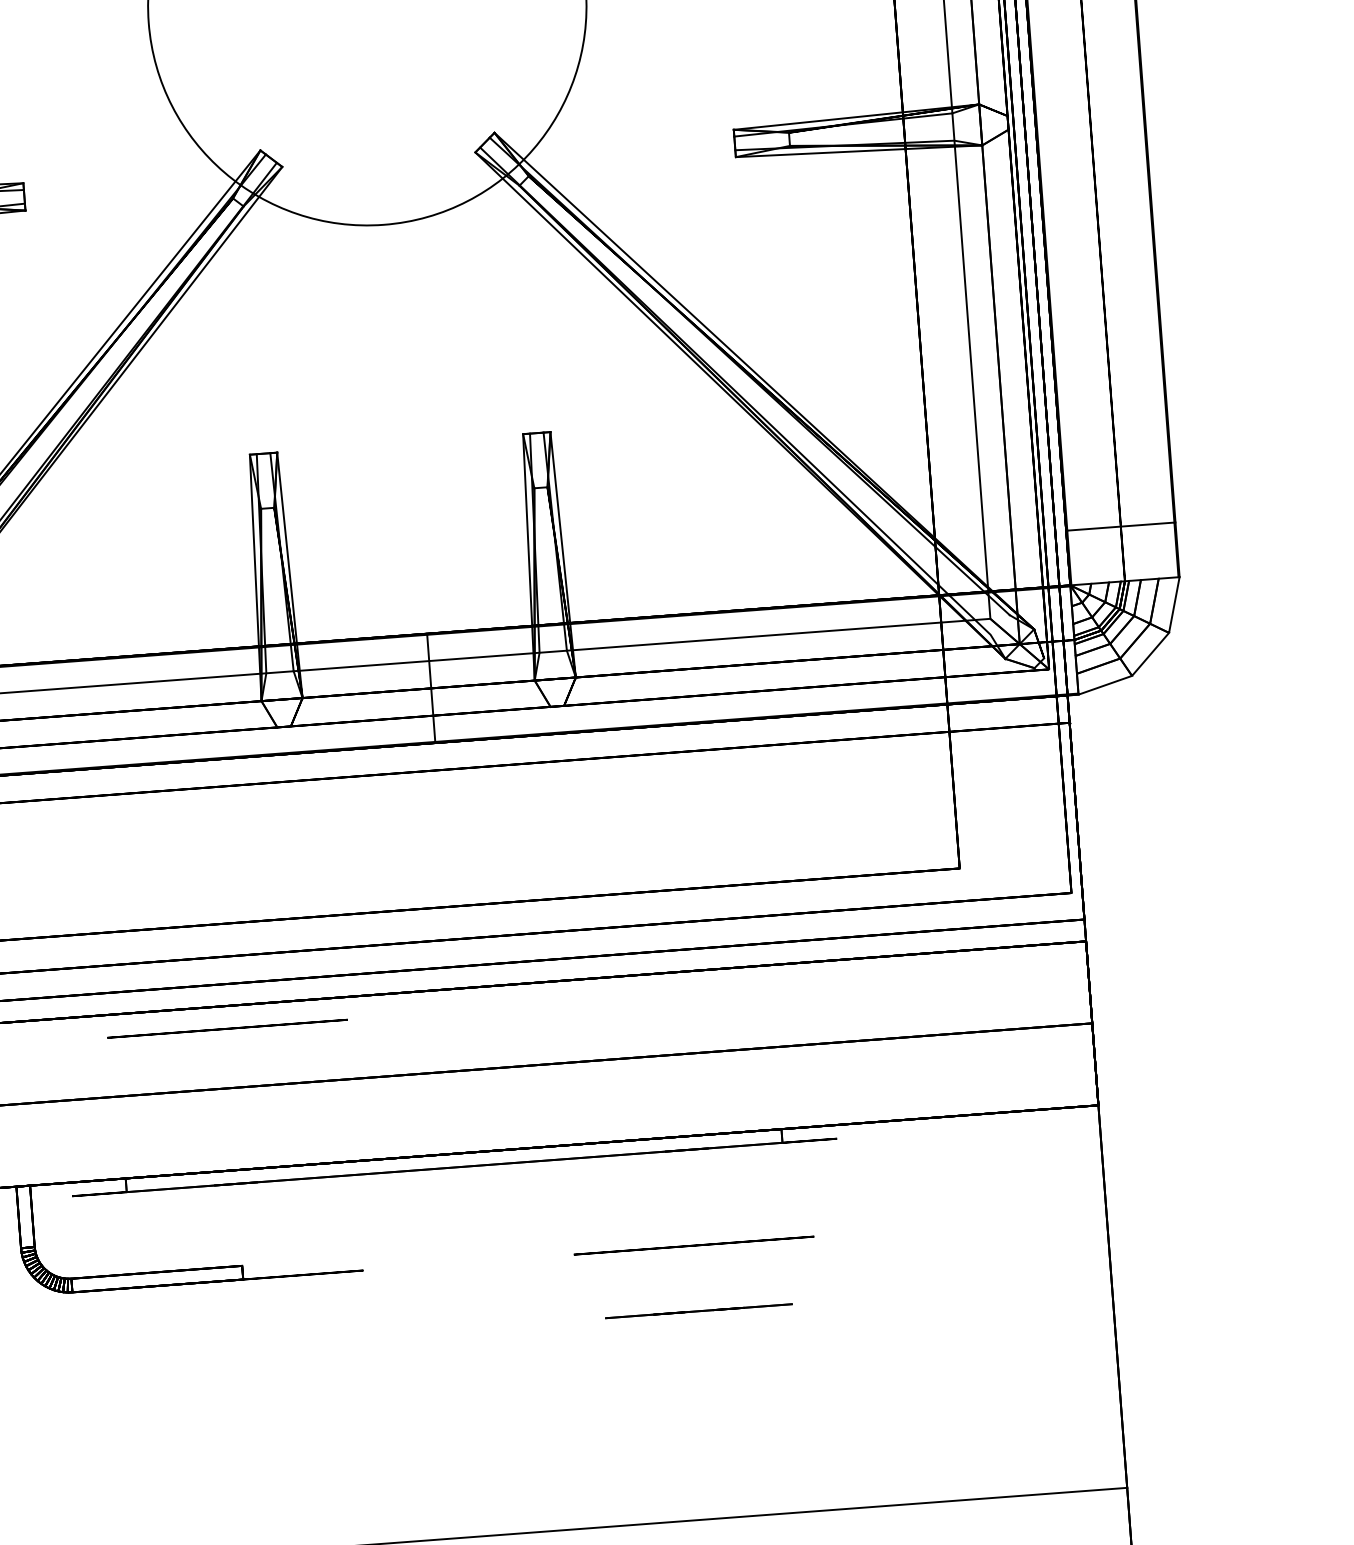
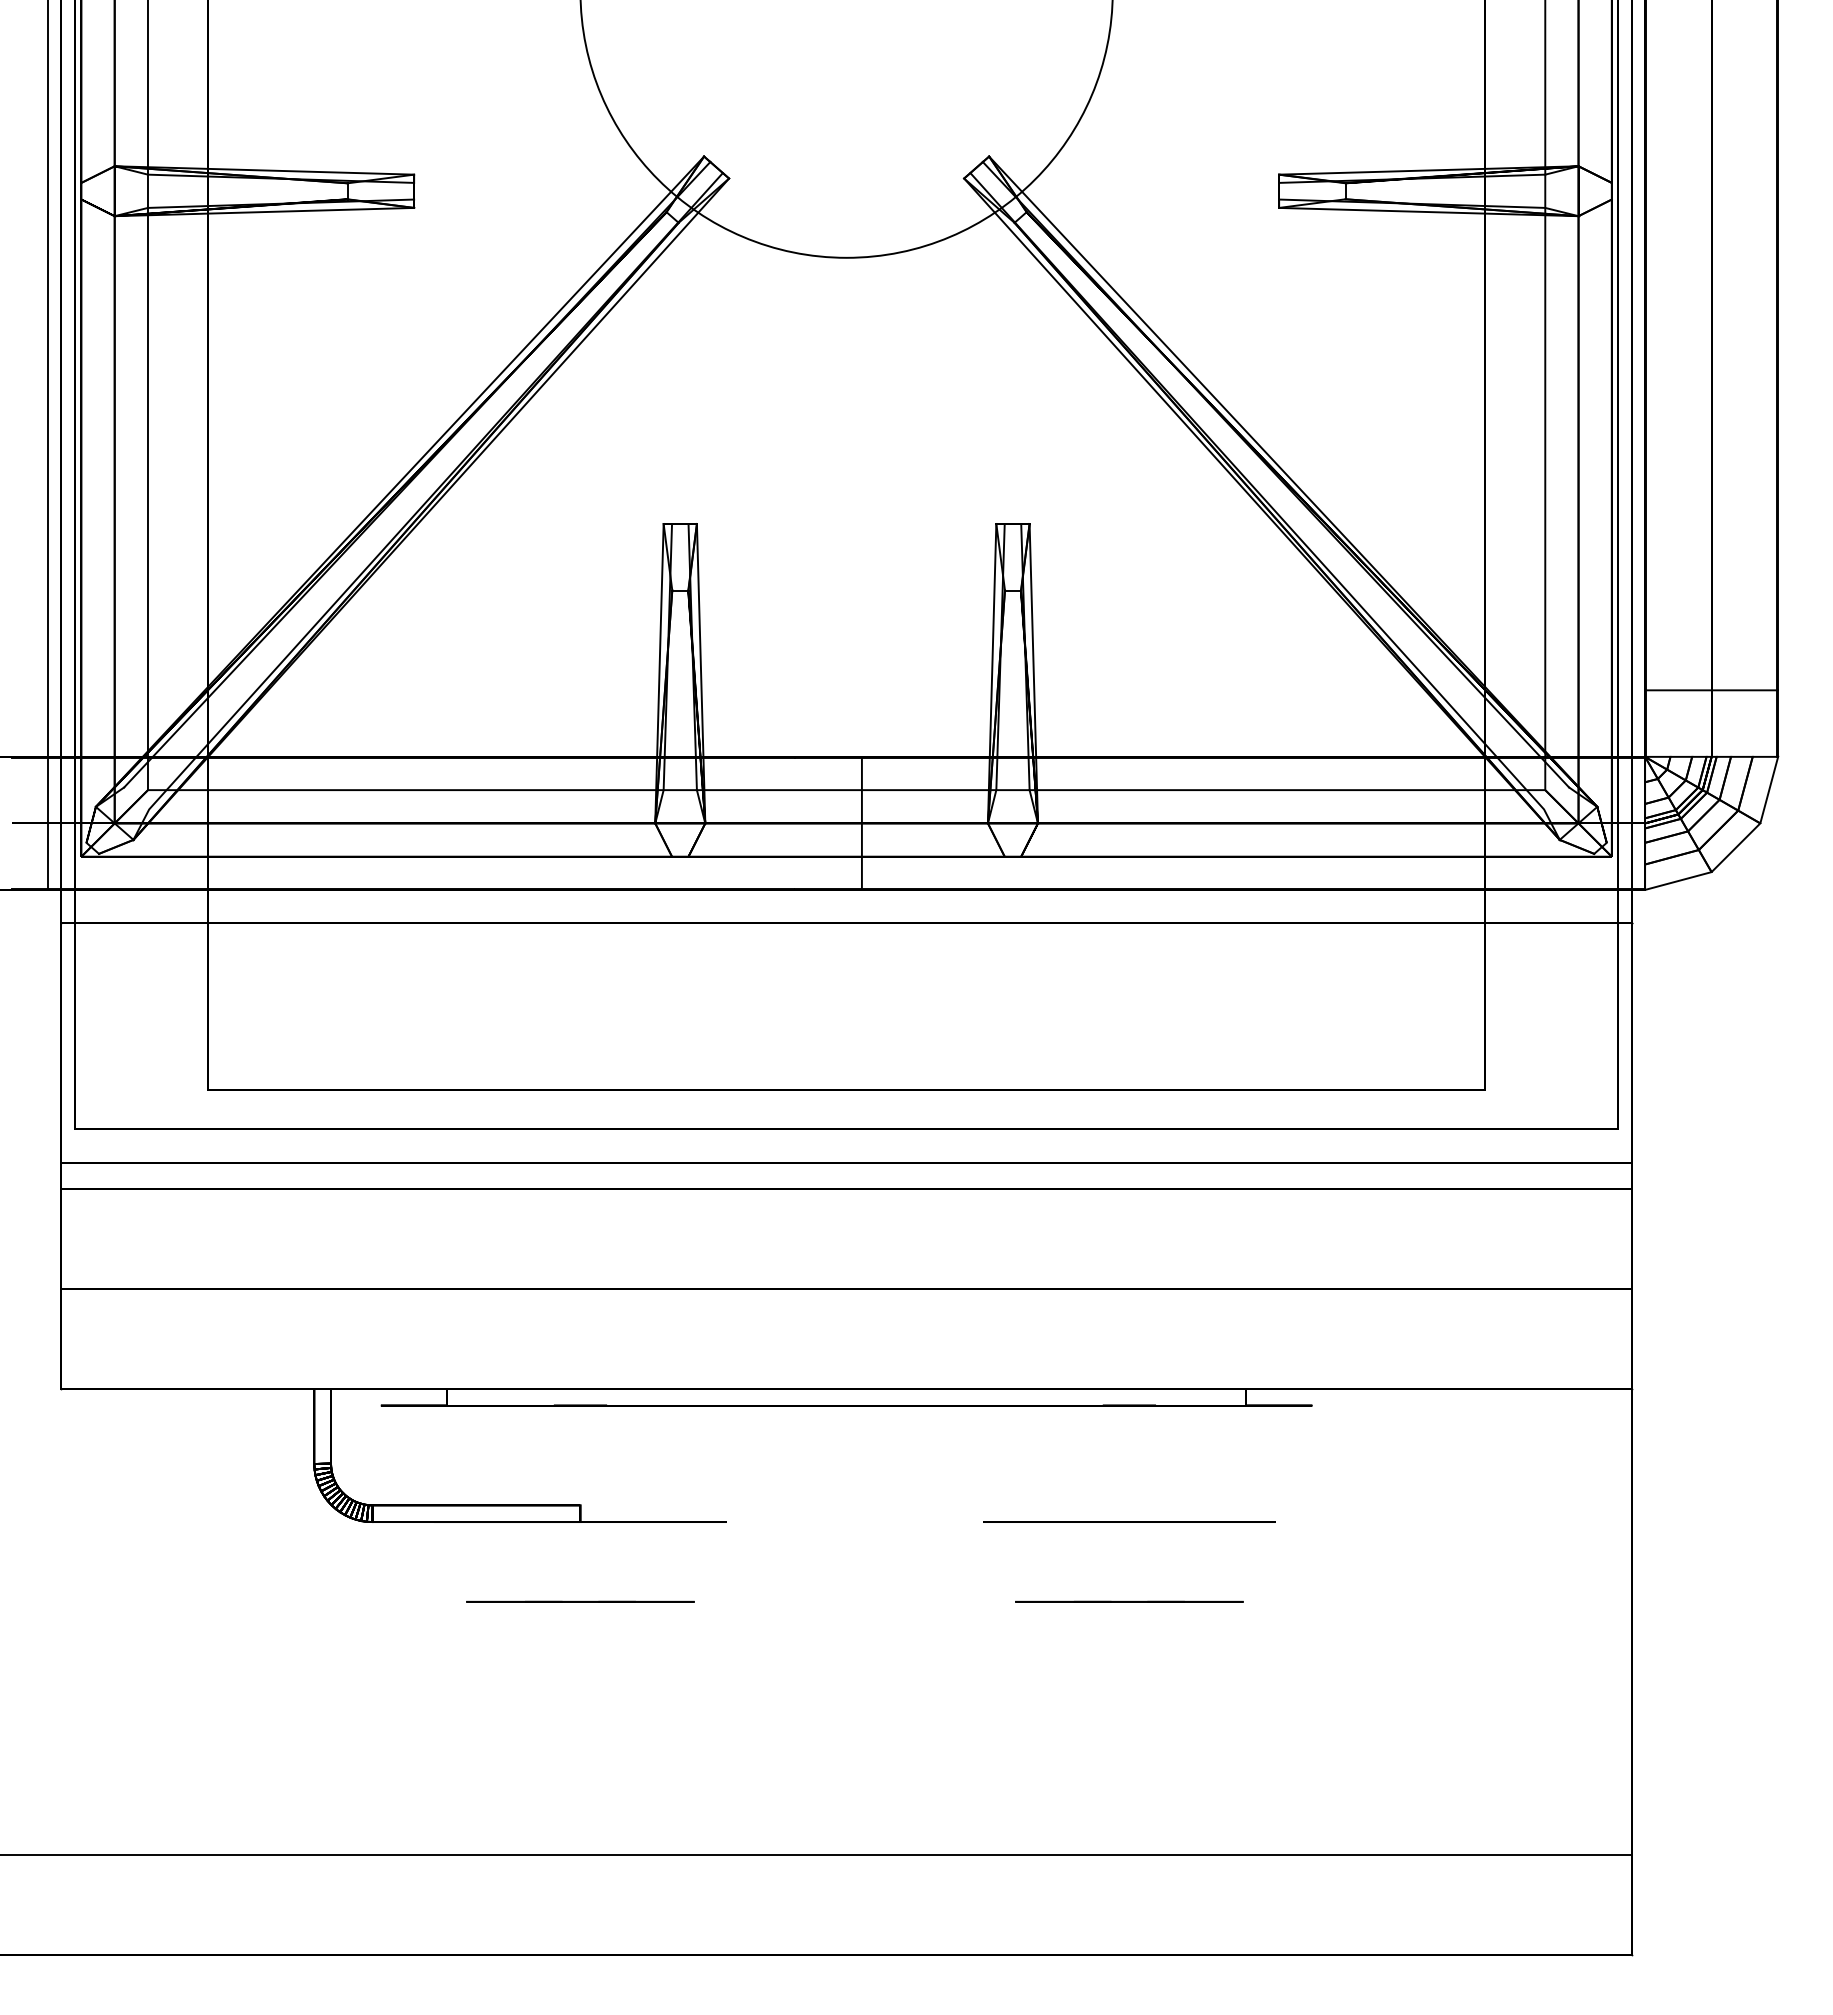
circle: (227, 1028) -> (584, 1216), removed
line: (248, 1344) -> (580, 1601), added

